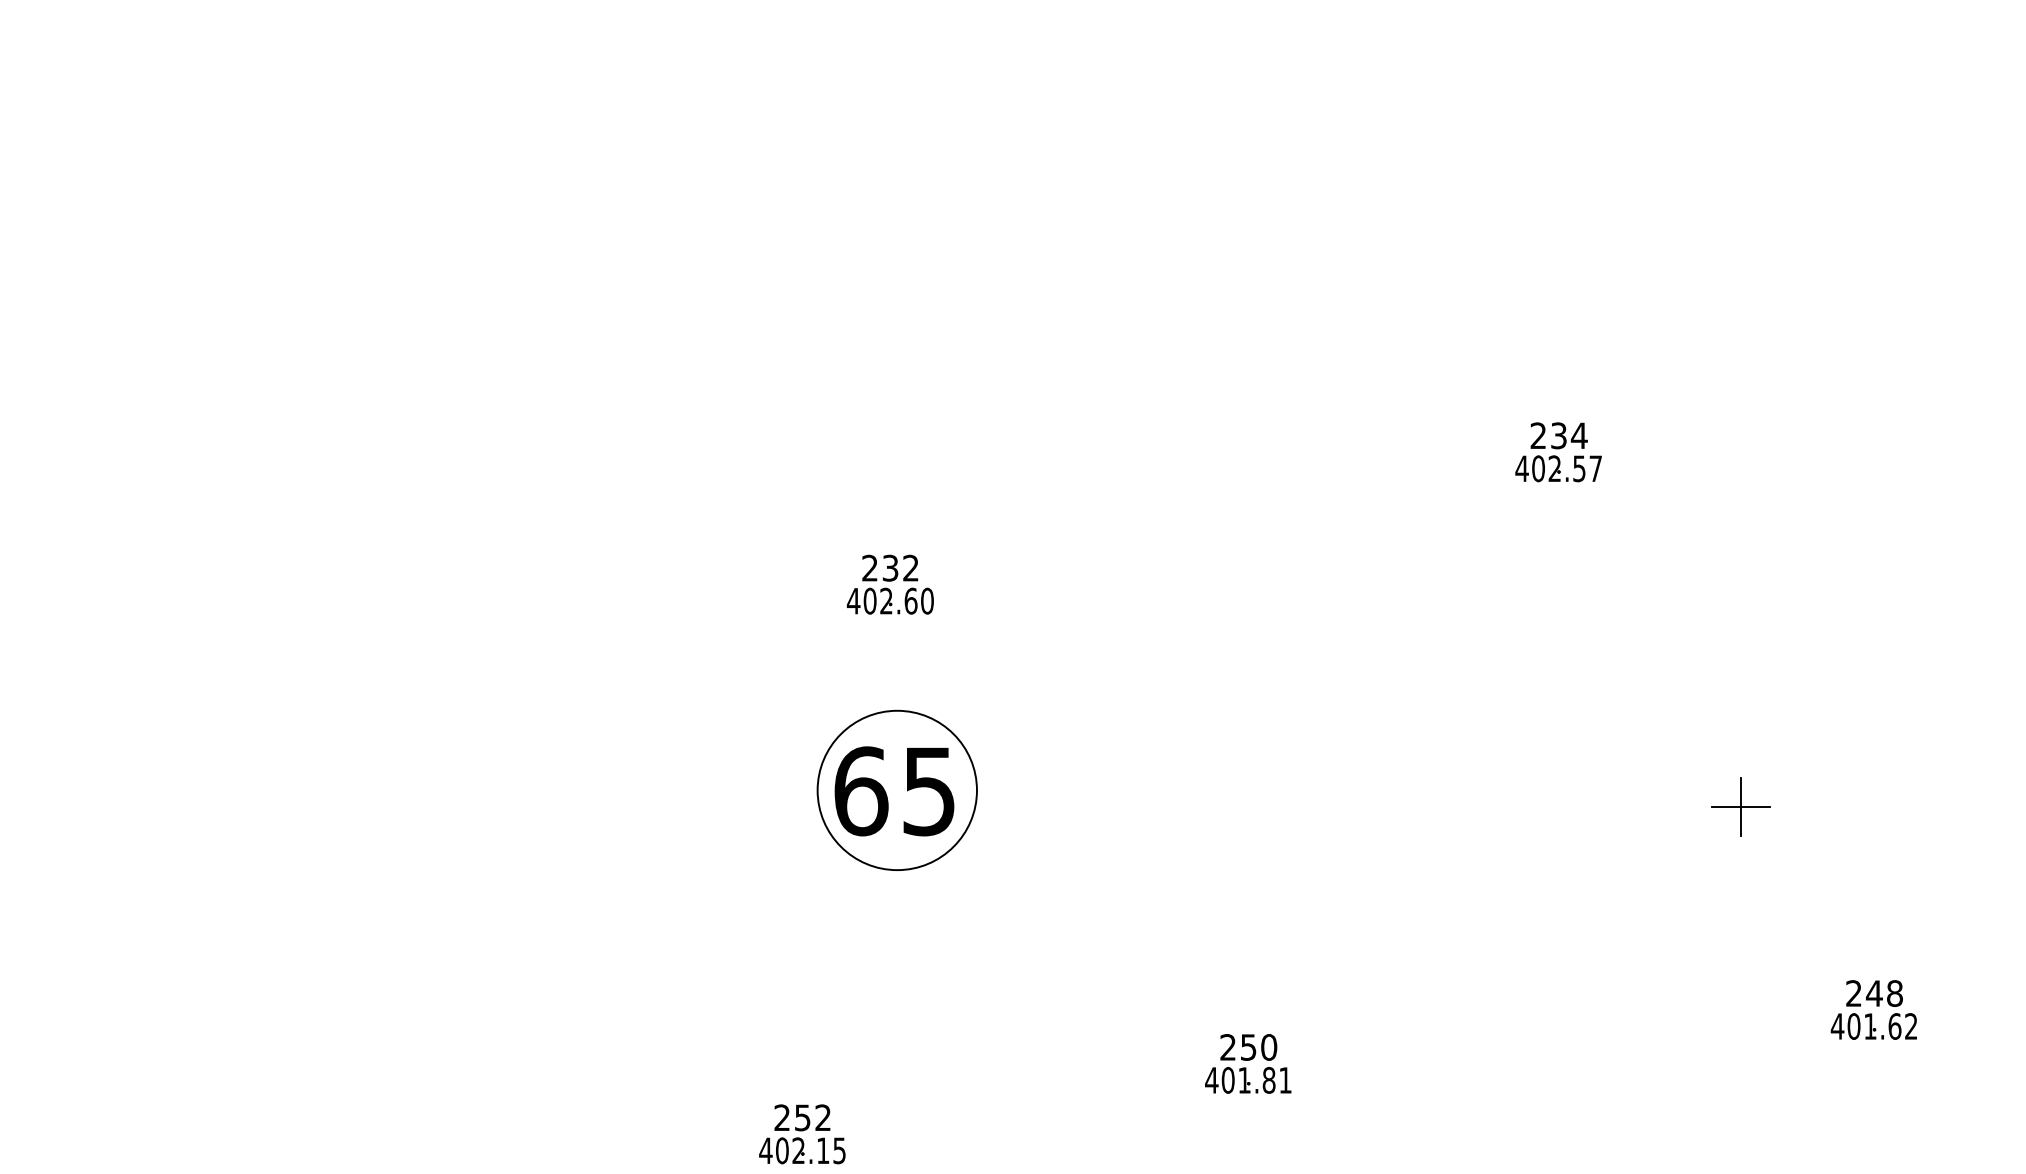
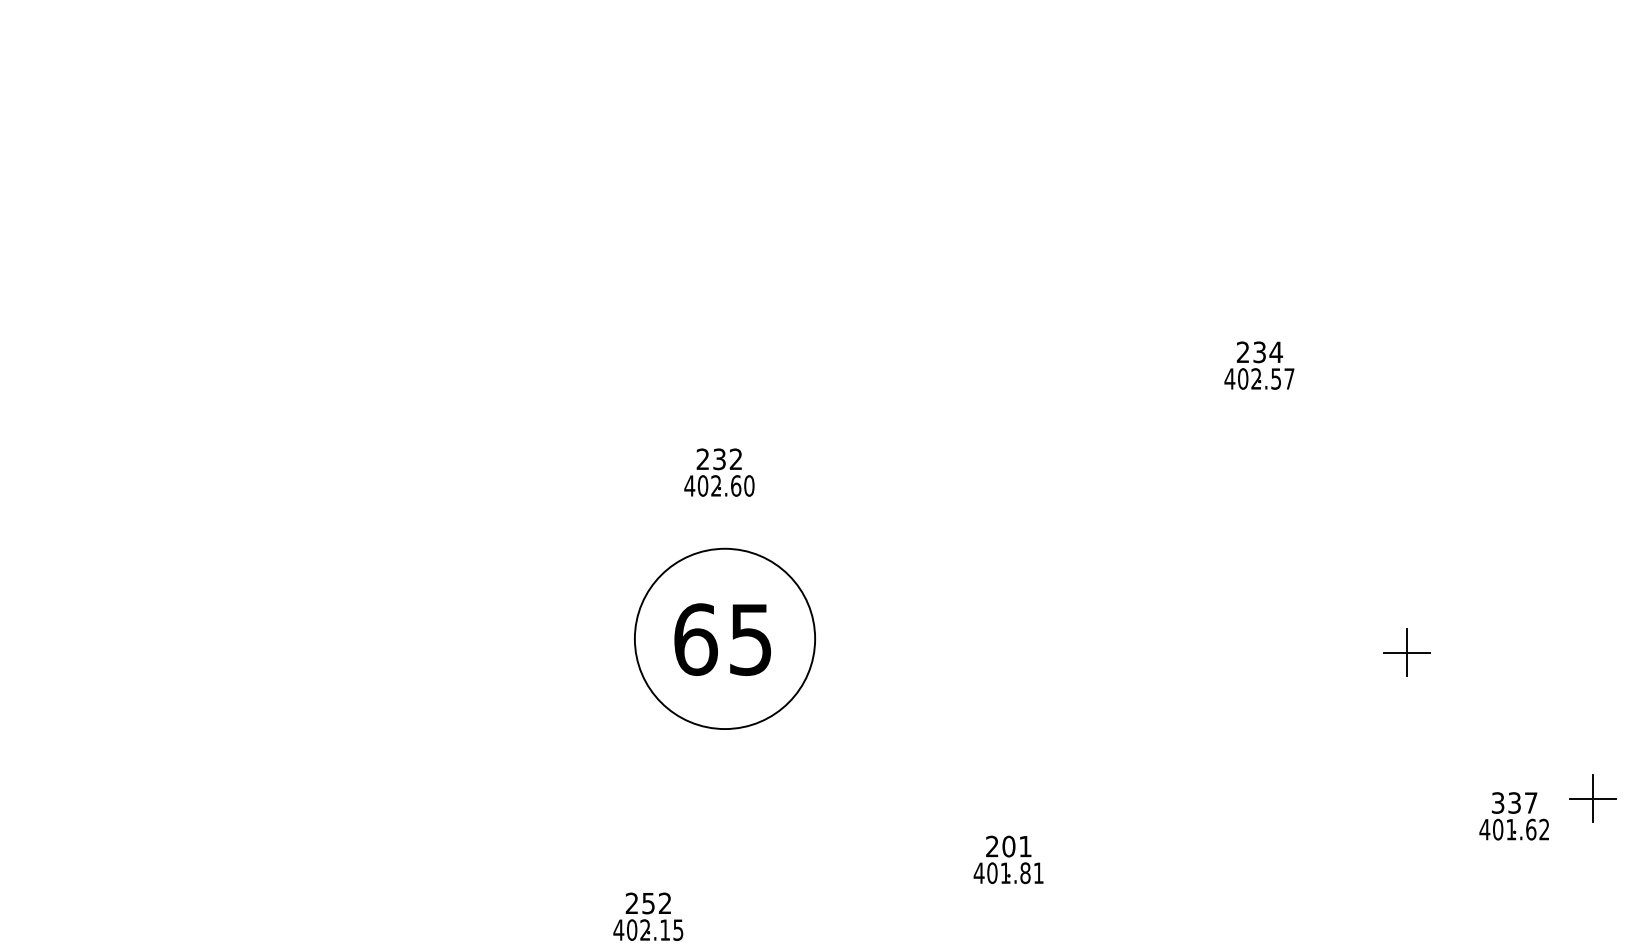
circle: (896, 789) -> (724, 638), size x1.4
part: (1970, 987) -> (1592, 798), added
text: (1874, 992) -> (1514, 802), 248 -> 337
text: (1258, 1047) -> (1016, 846), 250 -> 201

